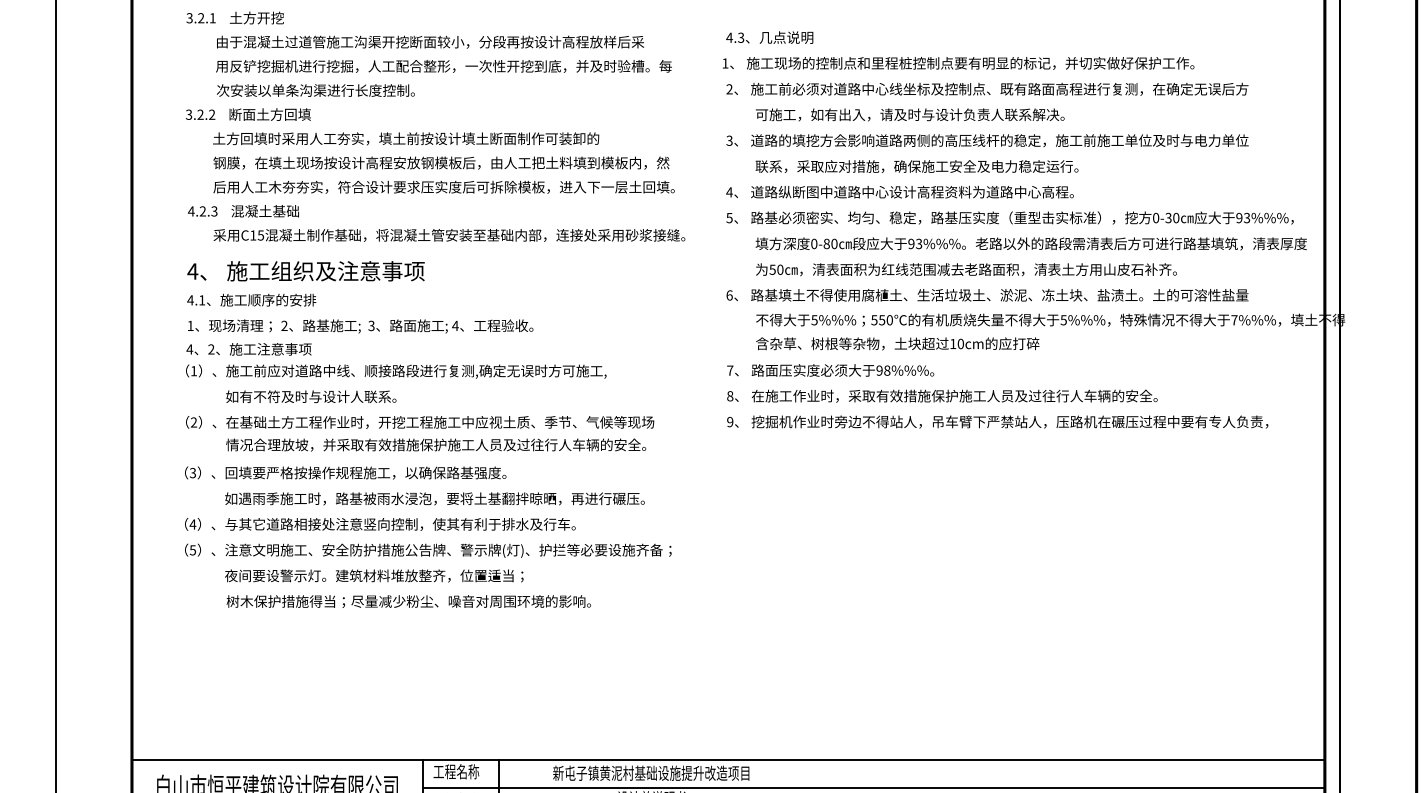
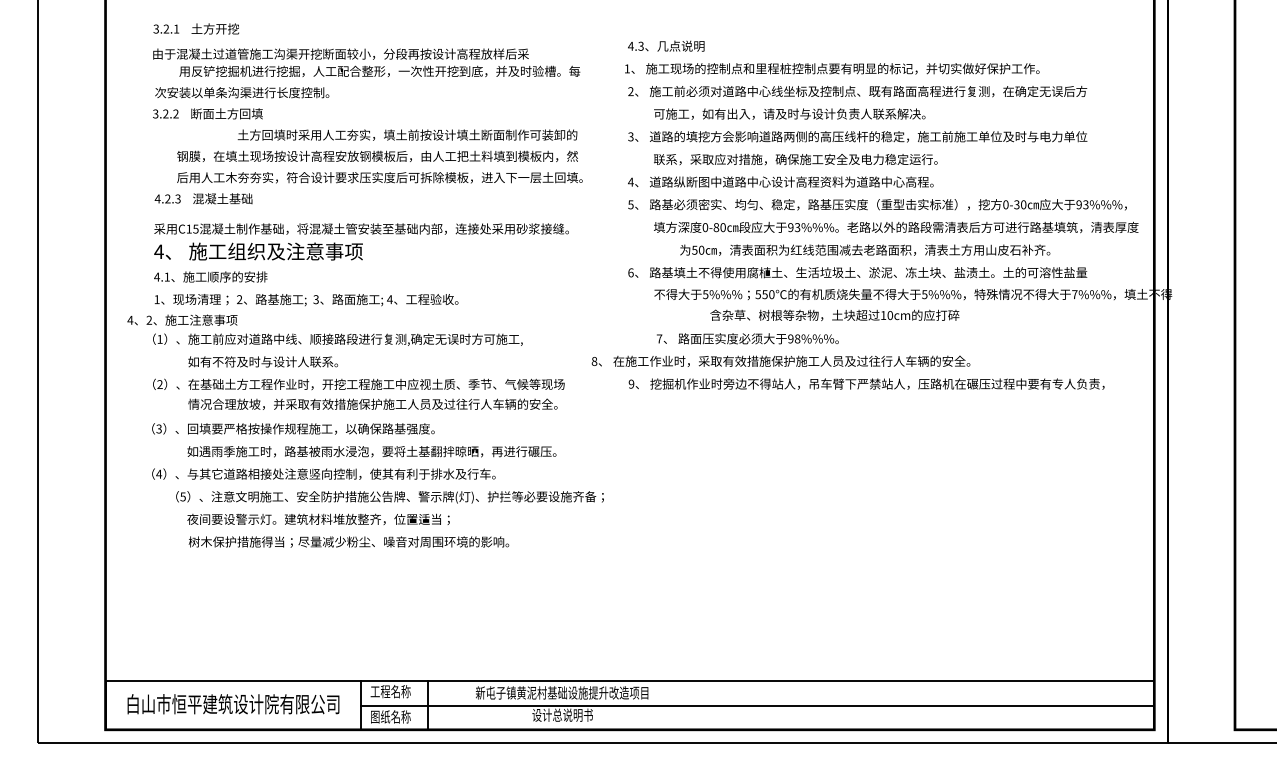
text: (429, 41) -> (340, 53), moved
text: (316, 90) -> (242, 92), moved
text: (406, 138) -> (407, 134), moved
text: (449, 234) -> (361, 228), moved
text: (966, 268) -> (865, 249), moved
text: (897, 342) -> (834, 314), moved
text: (249, 348) -> (182, 319), moved
text: (830, 370) -> (747, 338), moved
text: (941, 395) -> (780, 360), moved
text: (427, 550) -> (389, 497), moved

